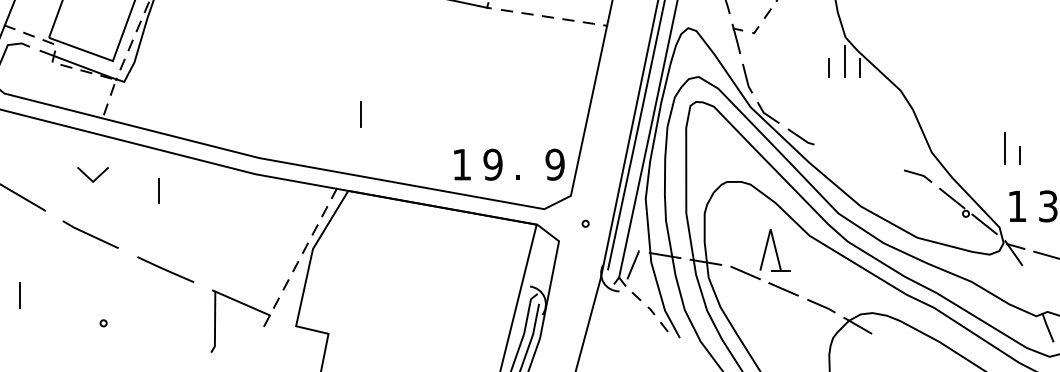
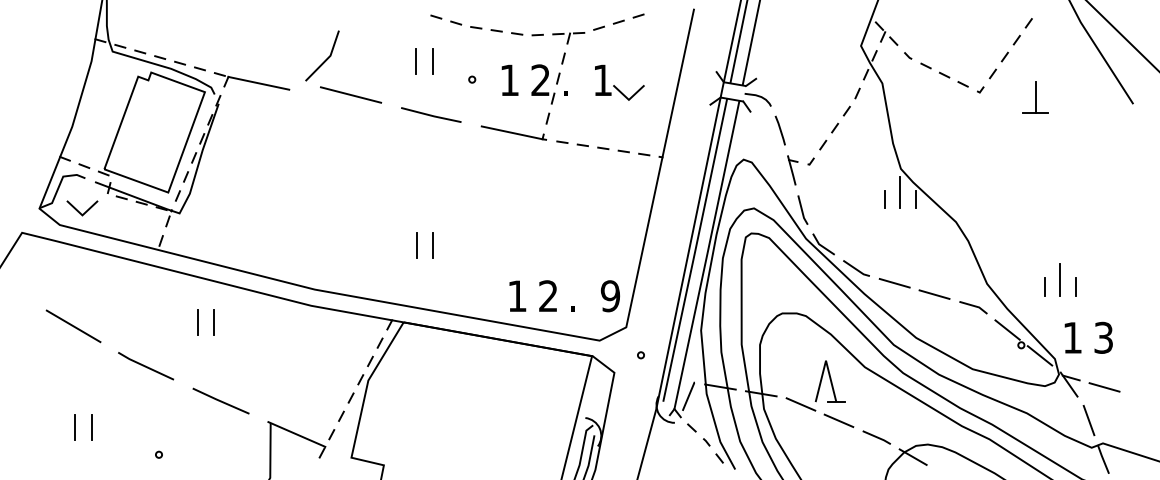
line: (378, 114) -> (433, 245), added
line: (839, 151) -> (894, 282), added
line: (989, 155) -> (1044, 286), added
line: (879, 163) -> (934, 294), added
text: (492, 165) -> (547, 296), 9 -> 2
line: (90, 178) -> (79, 211), moved
line: (142, 191) -> (197, 322), added
line: (1033, 289) -> (1088, 420), added
line: (37, 295) -> (92, 426), added

